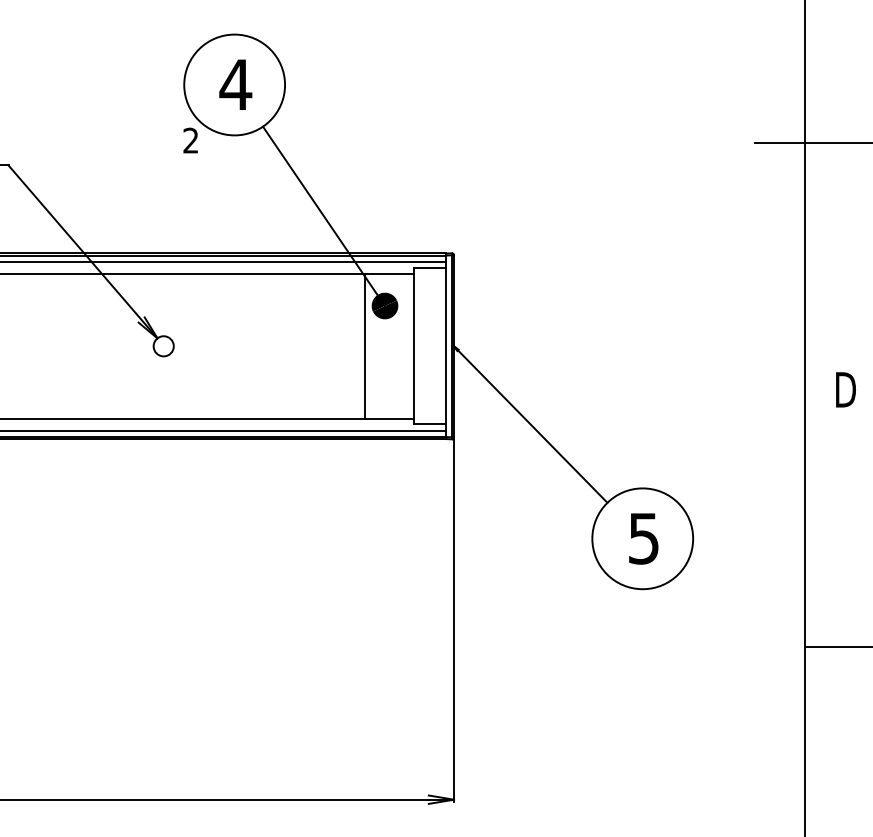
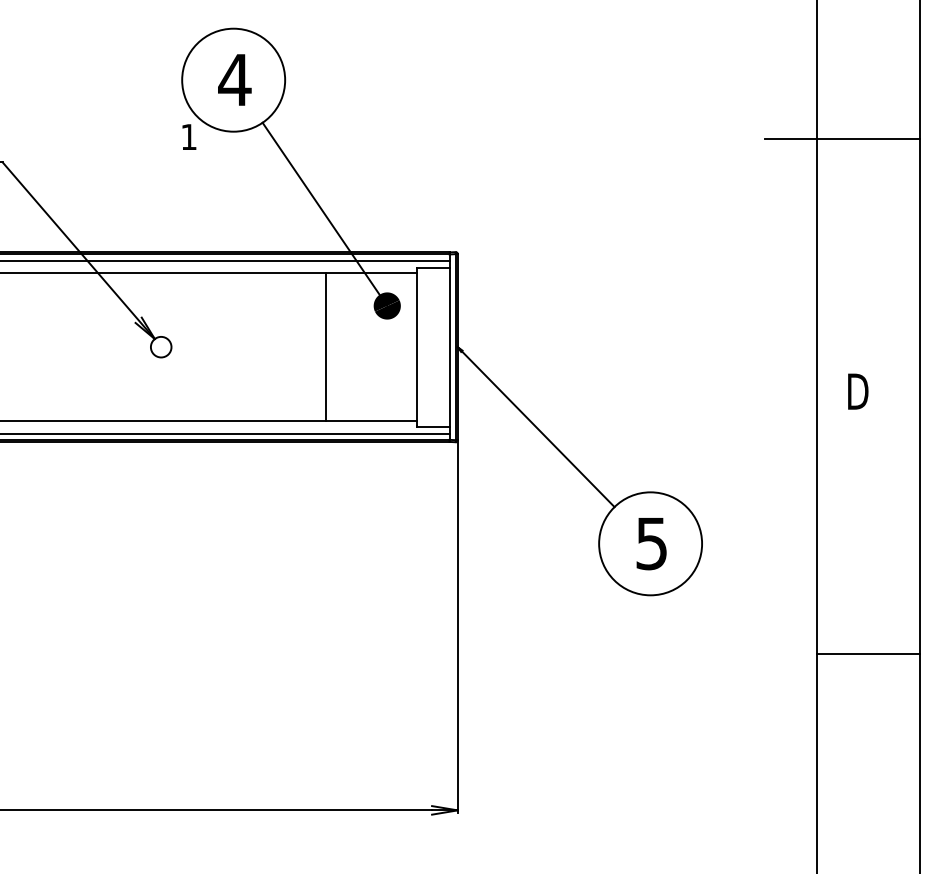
text: (190, 140) -> (188, 136), 2 -> 1
line: (365, 345) -> (326, 346), moved

